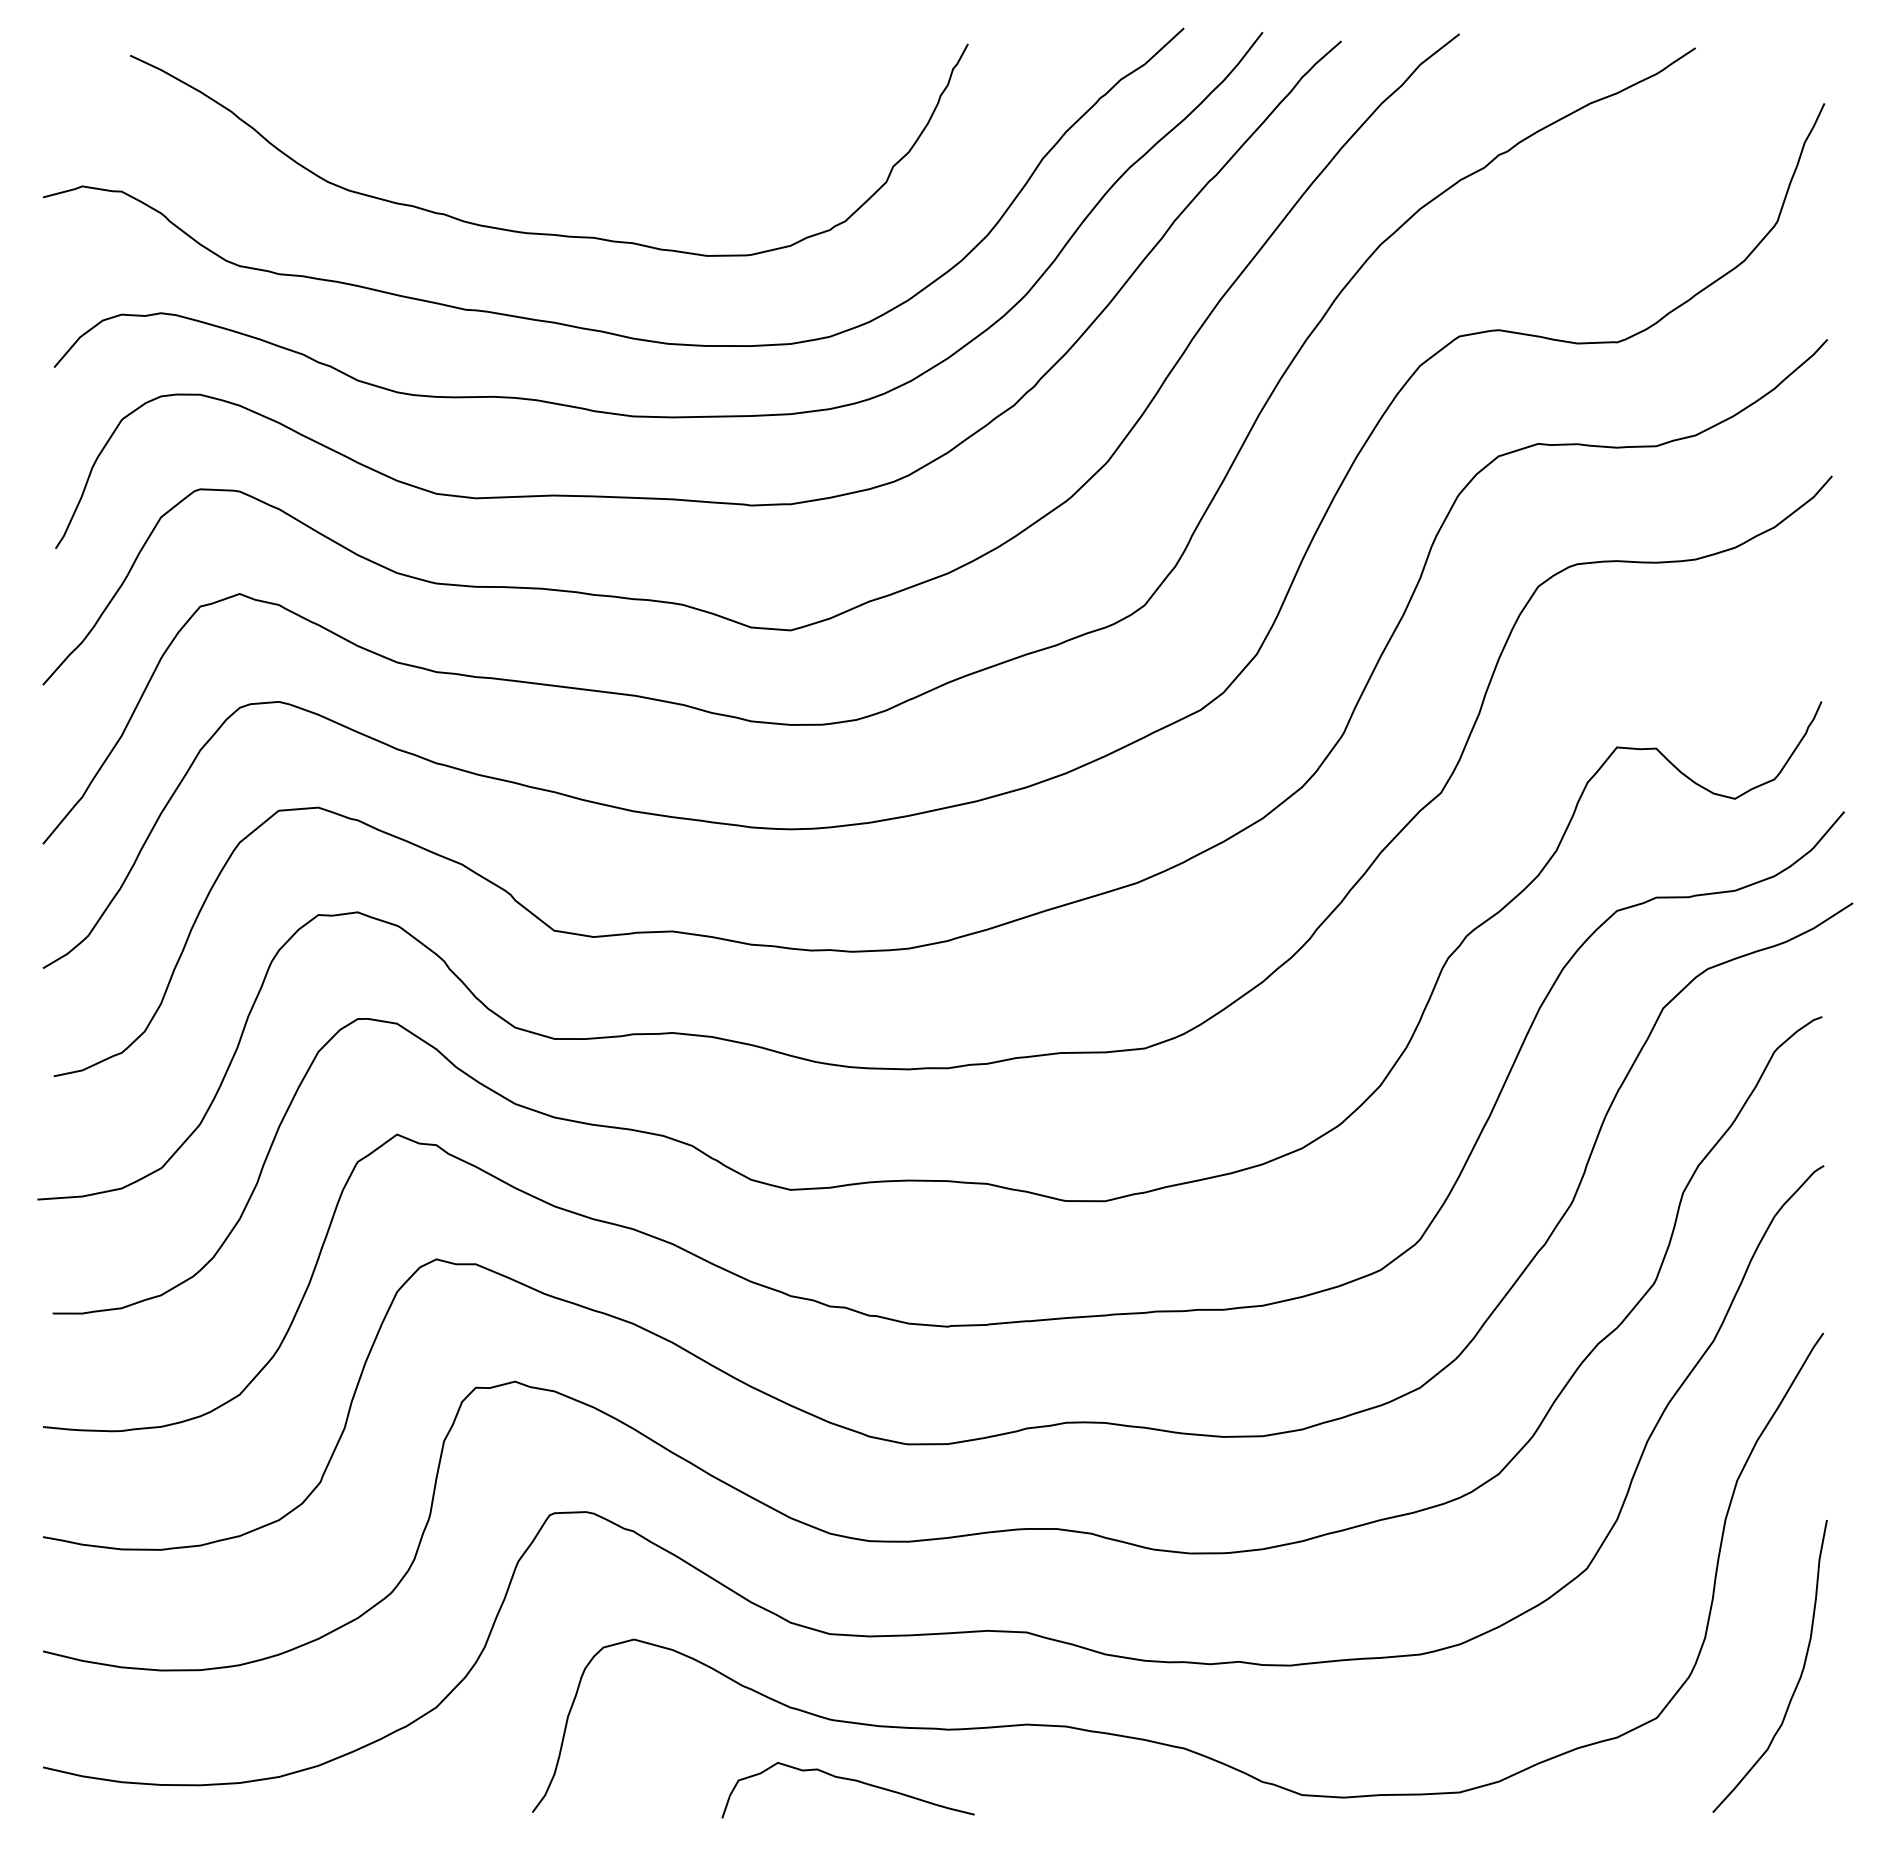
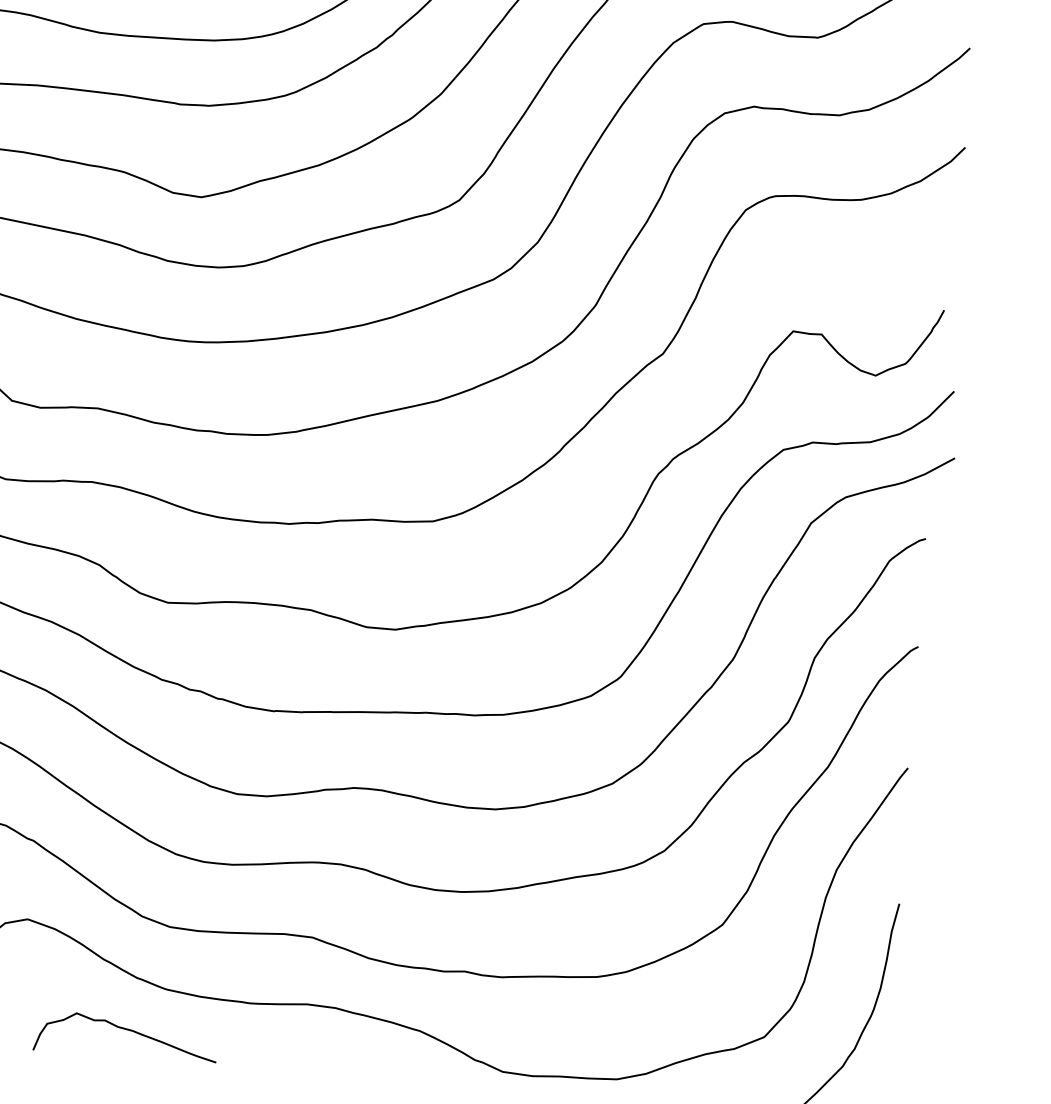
curve: (848, 1780) -> (126, 1030), moved

